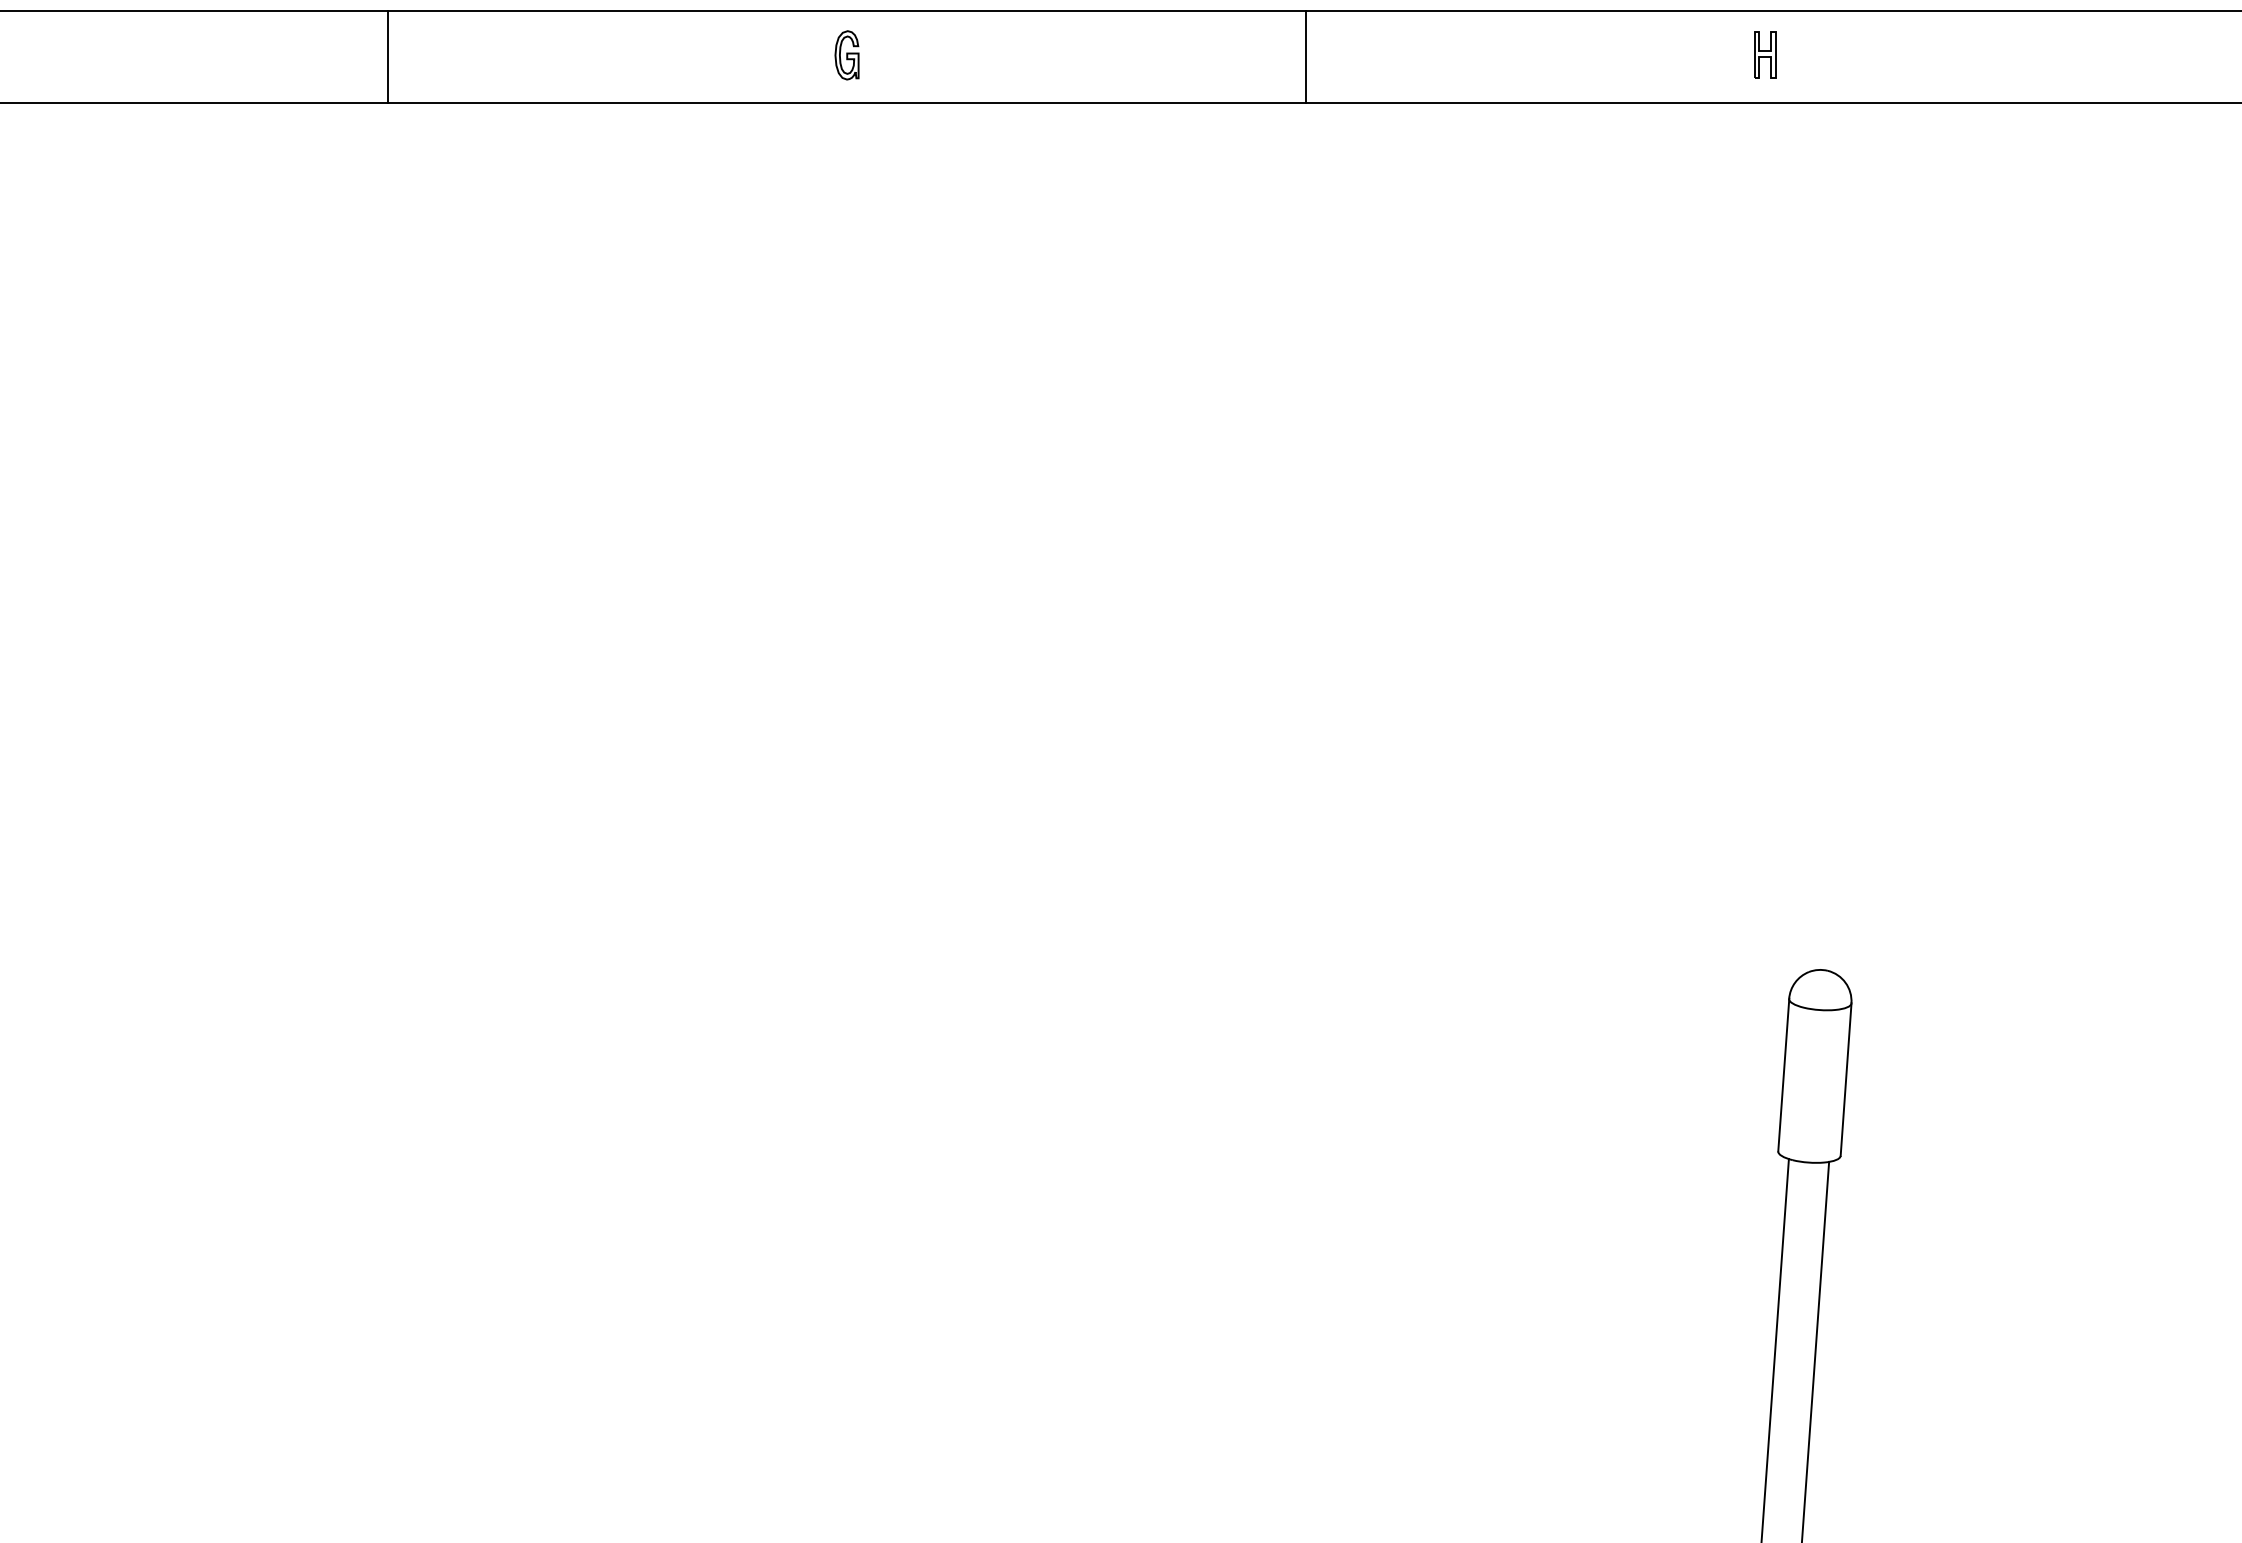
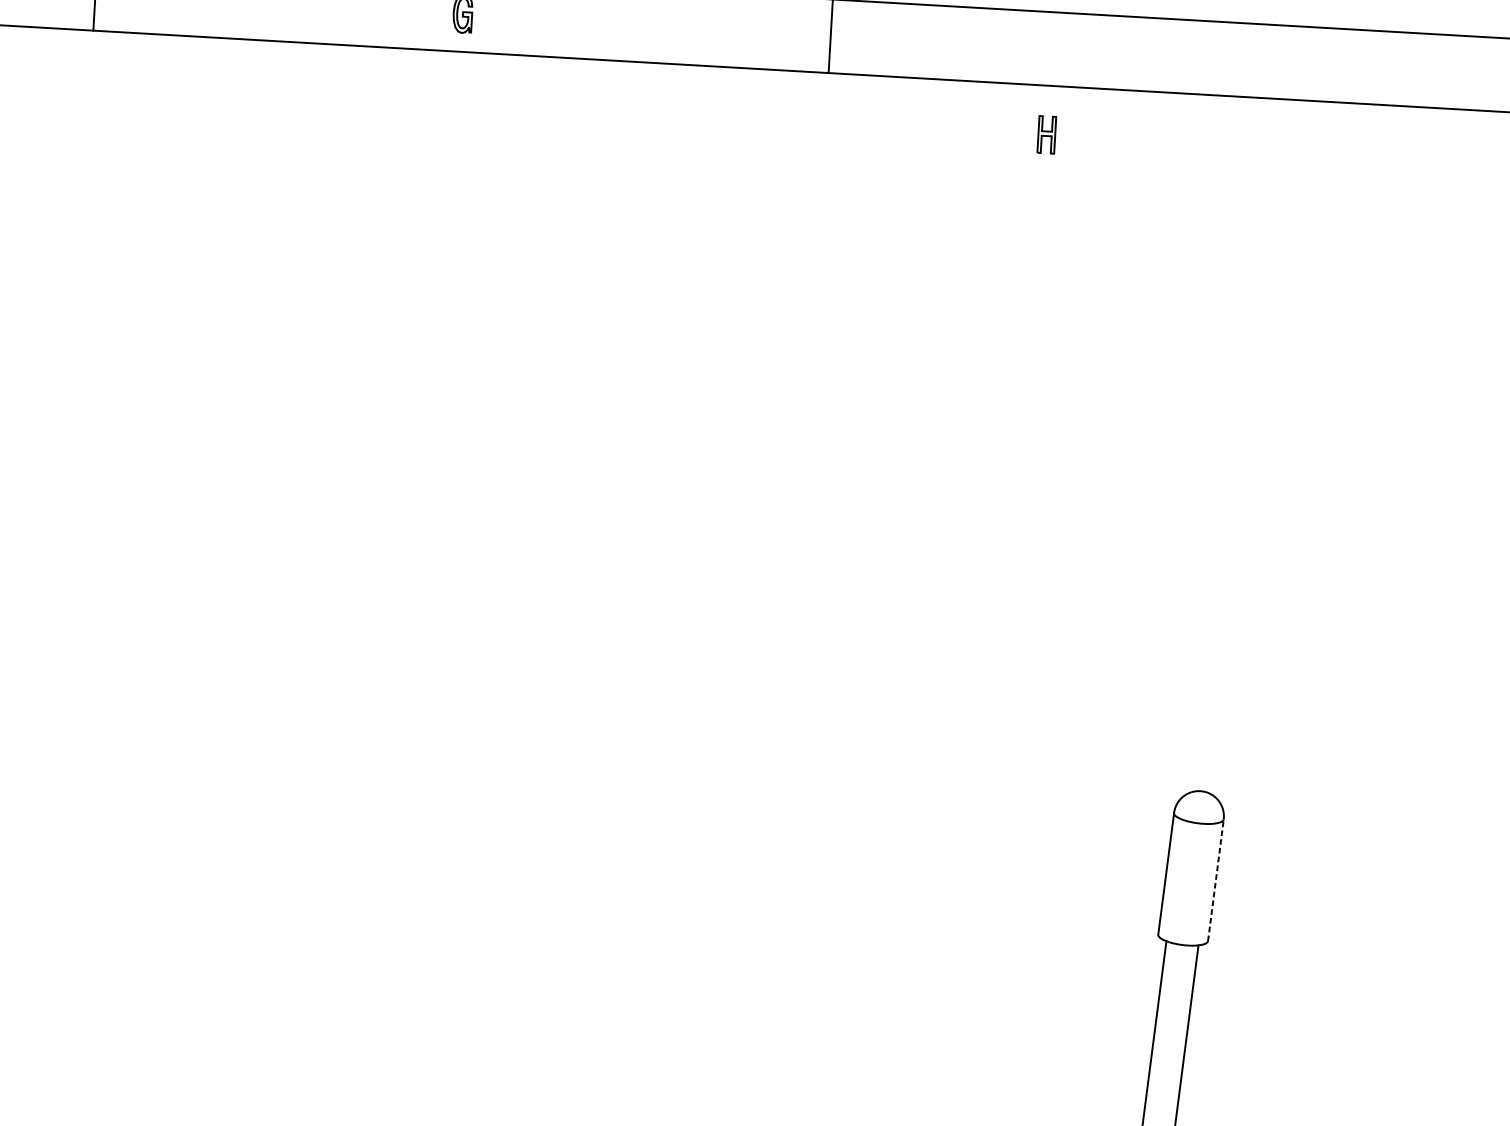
part: (1765, 54) -> (1047, 134), moved
line: (1846, 1079) -> (1216, 880), solid -> dashed

